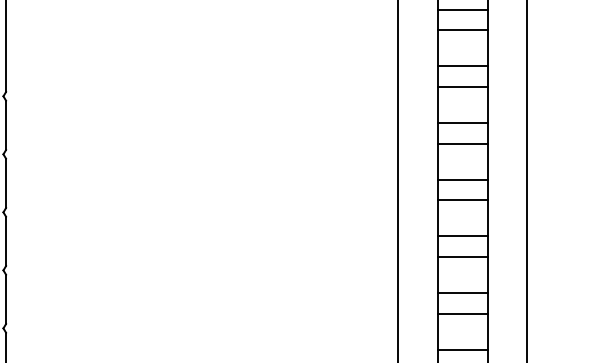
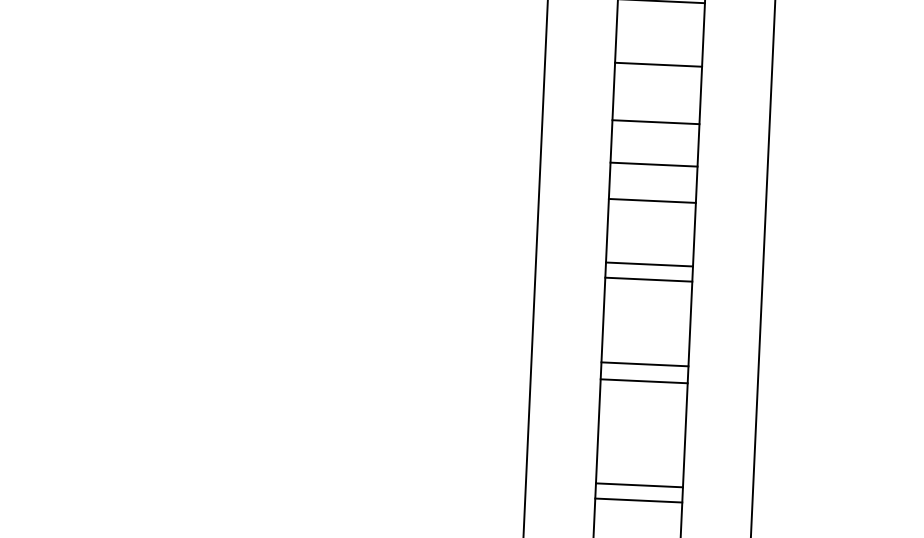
line: (462, 86) -> (655, 121), moved
line: (462, 200) -> (648, 279), moved
line: (462, 257) -> (643, 382), moved
line: (462, 293) -> (638, 485), moved

